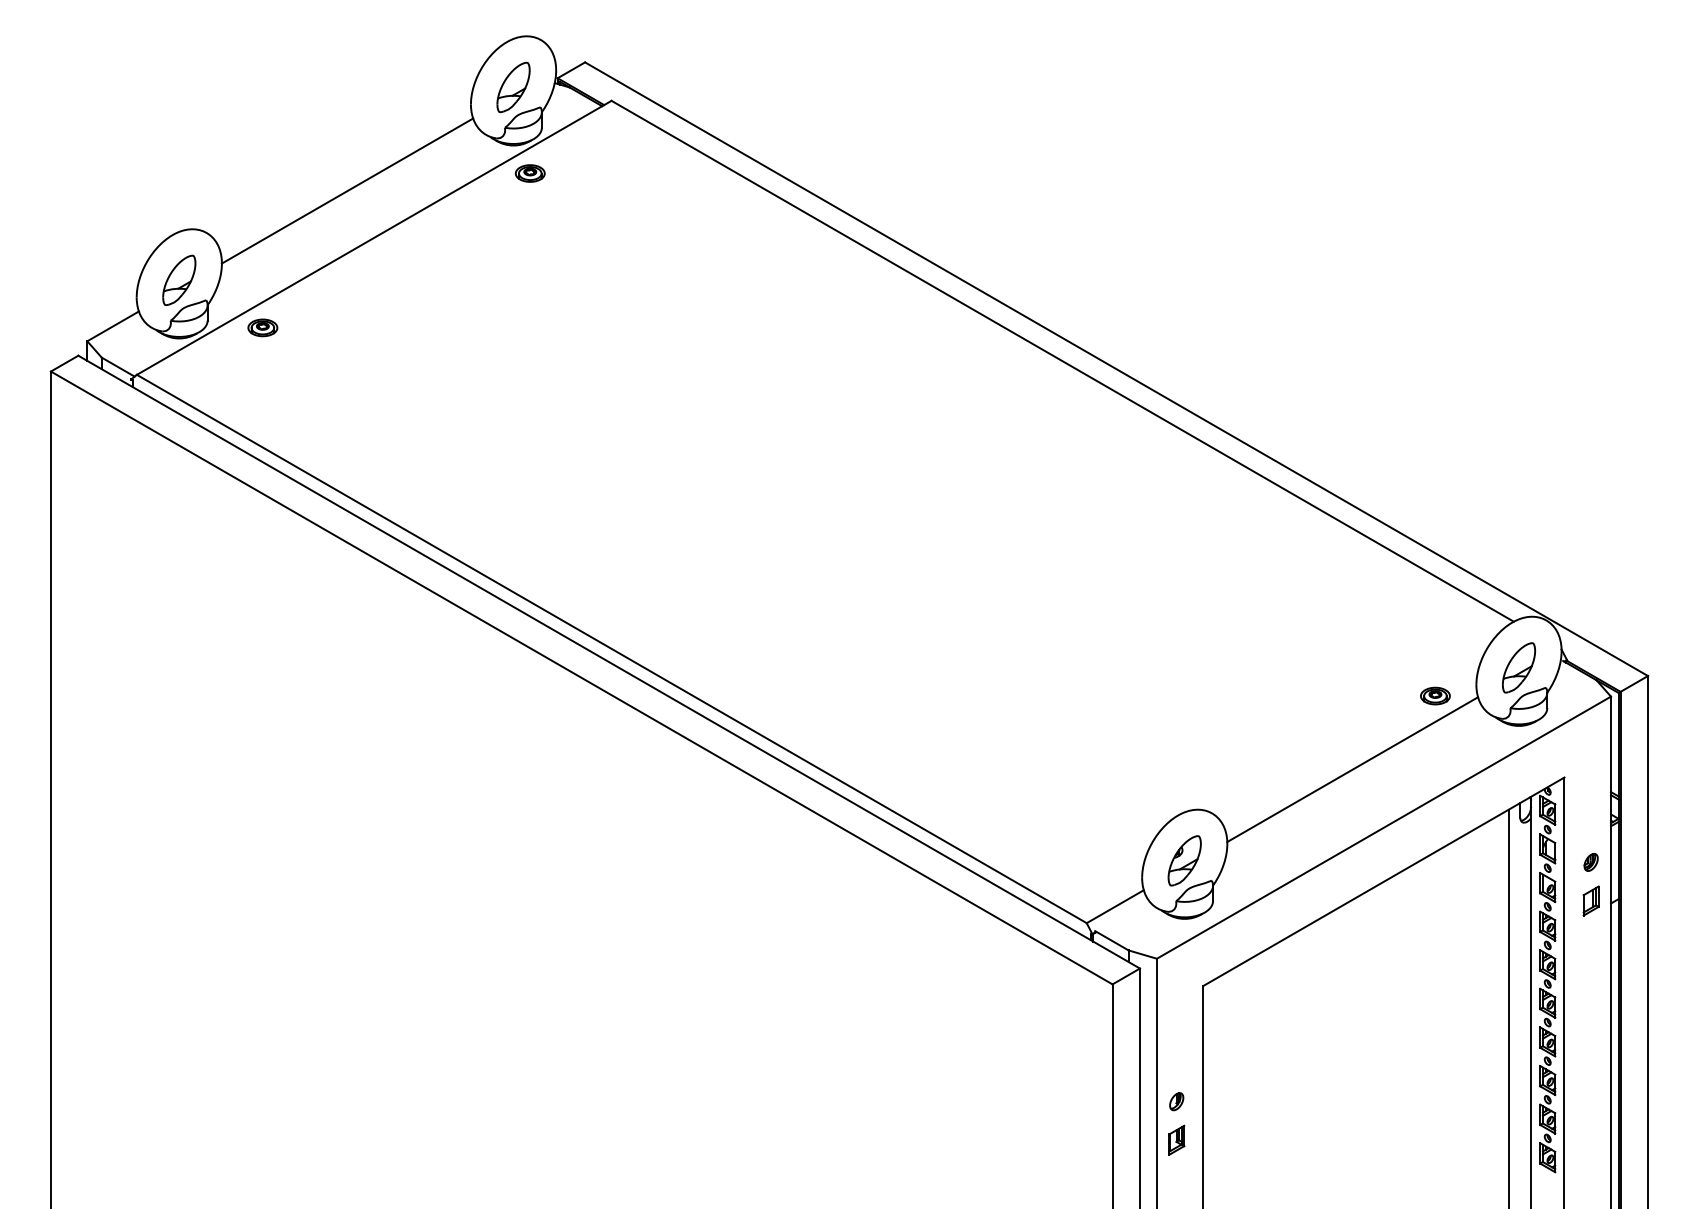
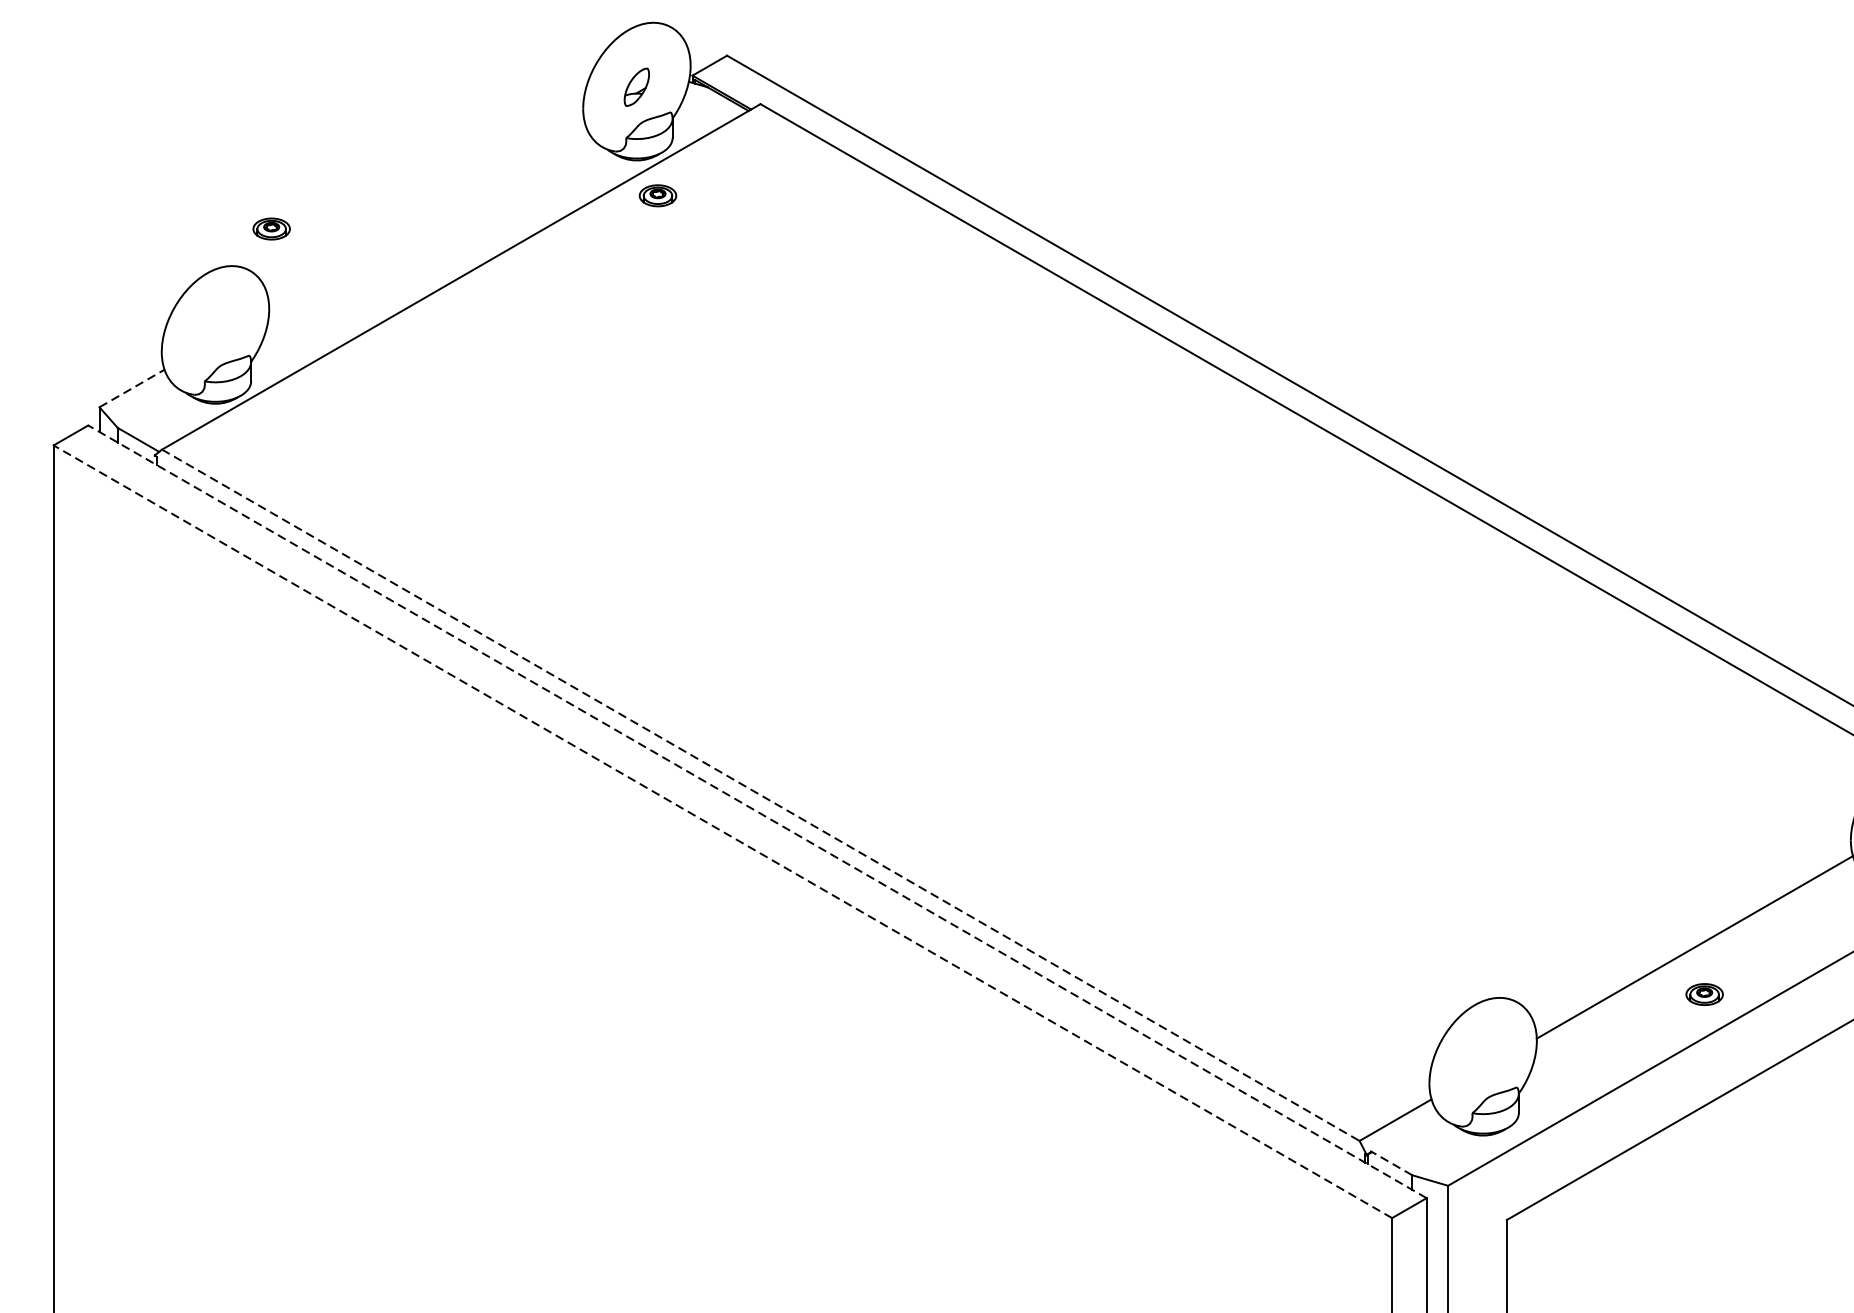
part: (513, 87) -> (636, 87), size x0.6
line: (347, 190) -> (427, 217), removed
part: (179, 279) -> (215, 329), removed
line: (113, 326) -> (132, 388), solid -> dashed
part: (262, 327) -> (271, 228), moved
line: (612, 649) -> (761, 795), solid -> dashed
line: (609, 662) -> (757, 812), solid -> dashed
line: (581, 677) -> (722, 831), solid -> dashed
part: (1435, 695) -> (1704, 993), moved
part: (1184, 860) -> (1482, 1061), removed
line: (1111, 940) -> (1390, 1162), solid -> dashed

